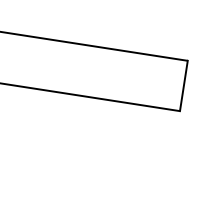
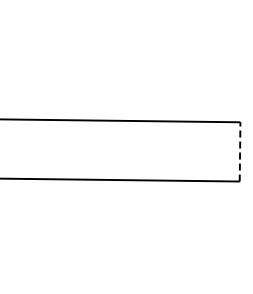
line: (184, 85) -> (240, 151), solid -> dashed

